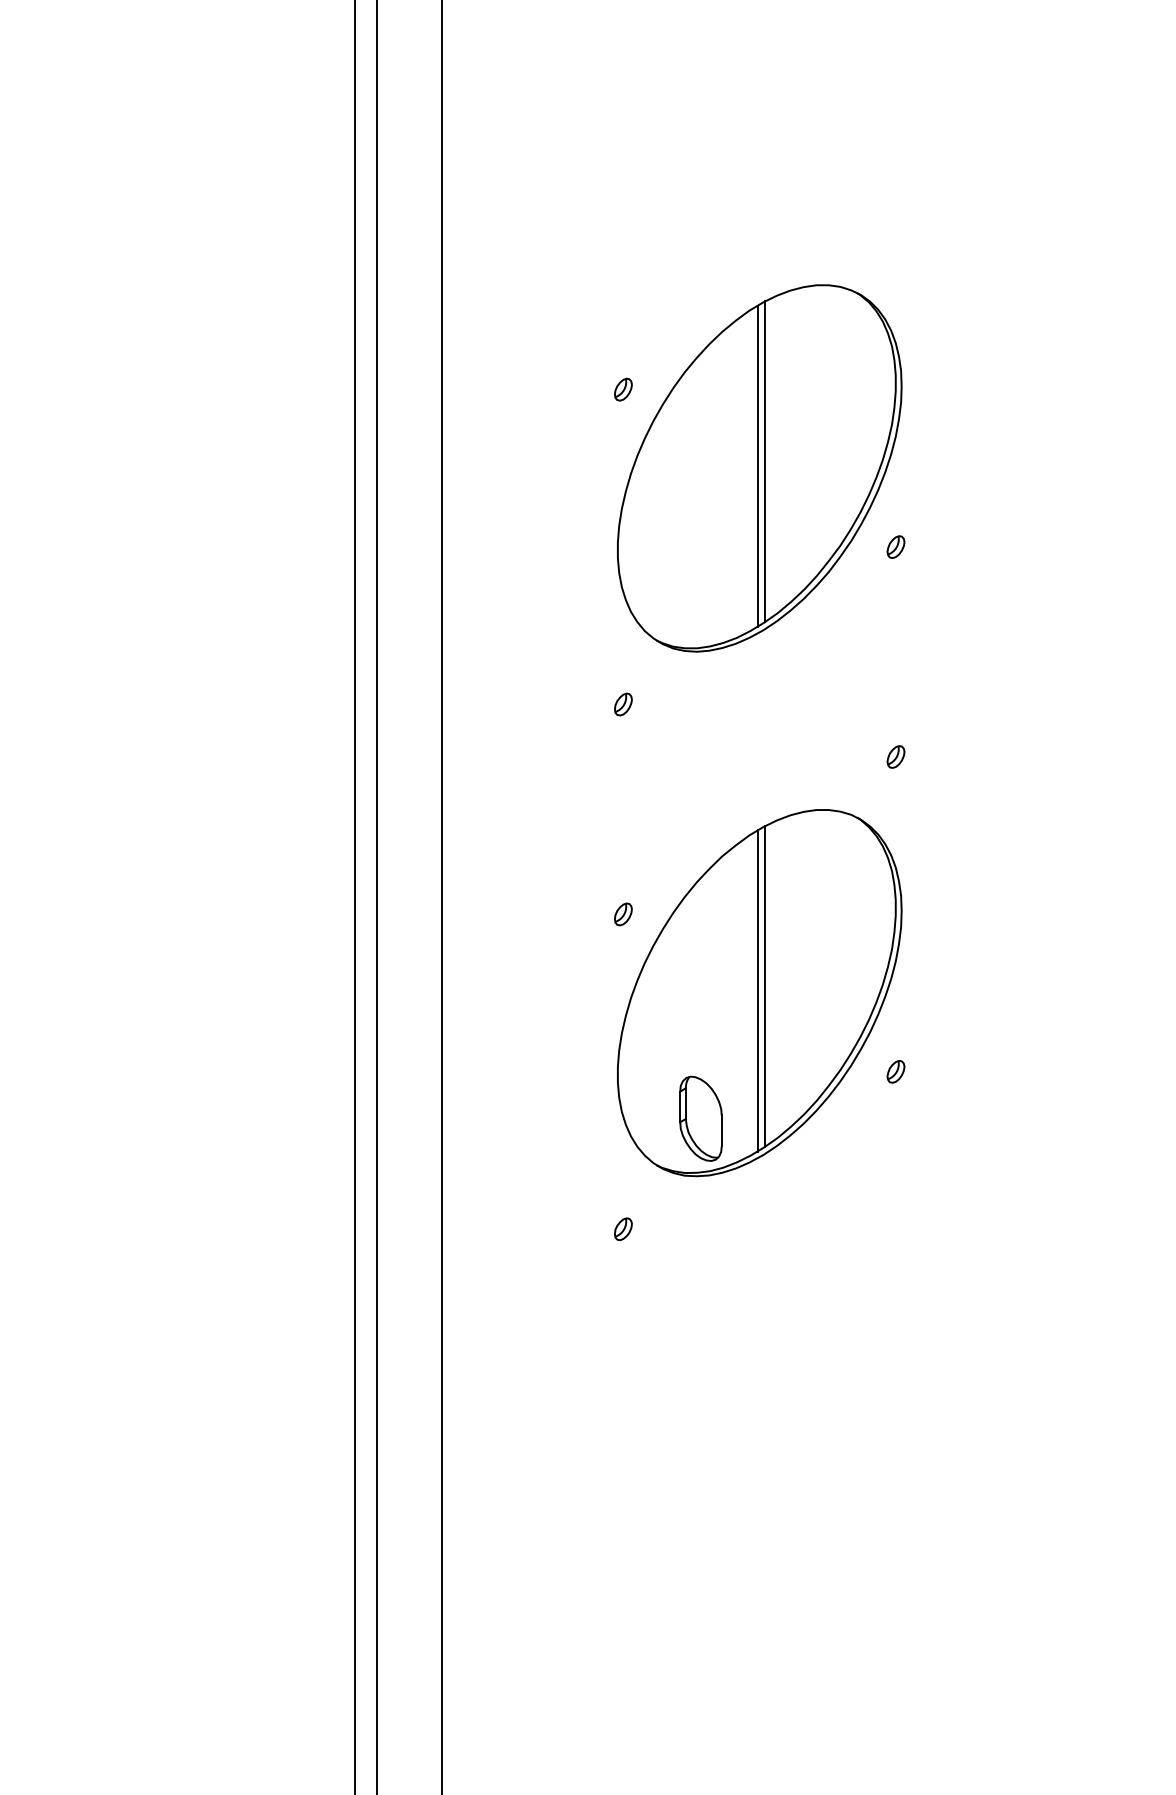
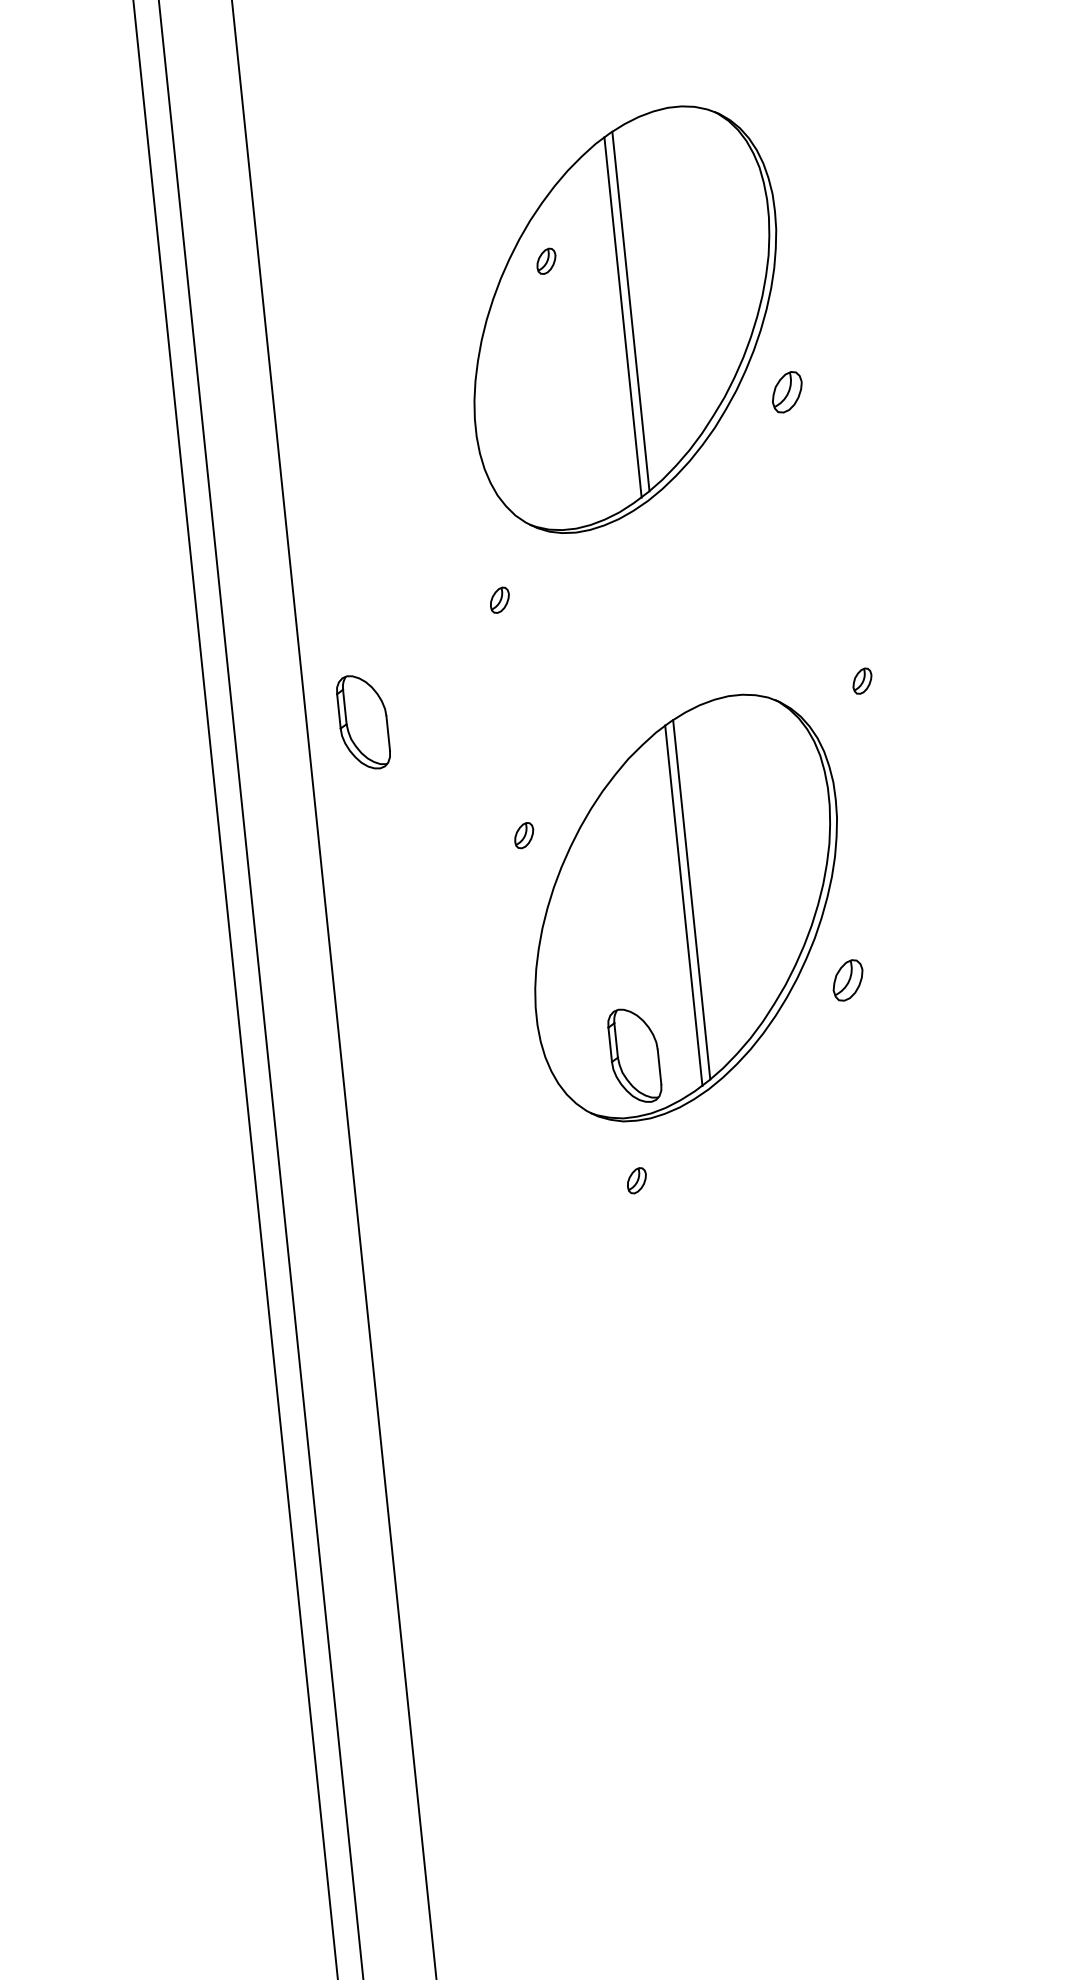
part: (623, 389) -> (546, 261), moved
part: (895, 546) -> (786, 391), size x1.6
part: (895, 756) -> (861, 680), moved
part: (491, 799) -> (362, 722), added
part: (895, 1071) -> (847, 980), size x1.6
part: (623, 1229) -> (637, 1180), moved

